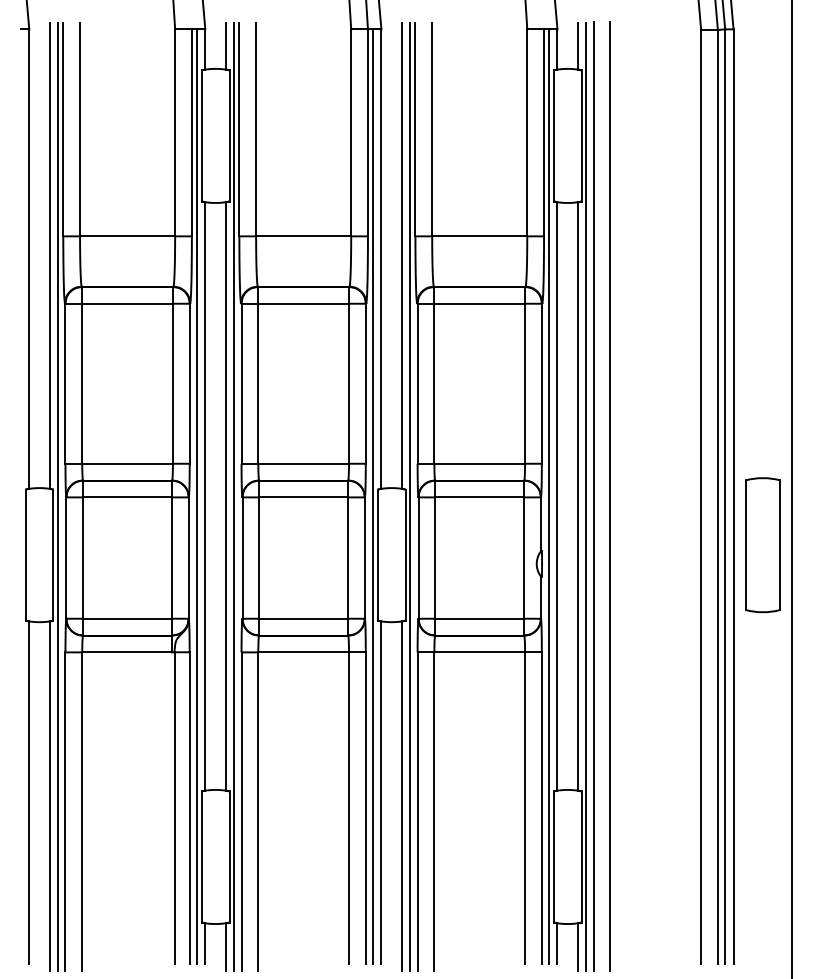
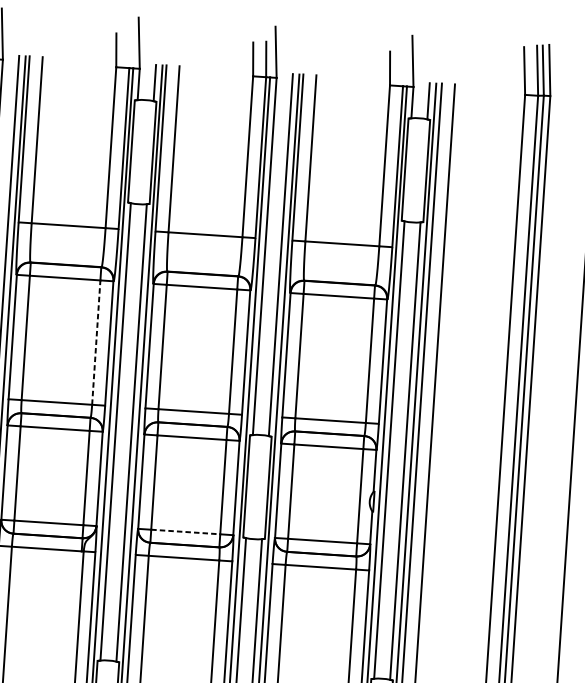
line: (172, 383) -> (95, 342), solid -> dashed
part: (762, 545) -> (546, 498), removed
line: (304, 618) -> (186, 531), solid -> dashed

